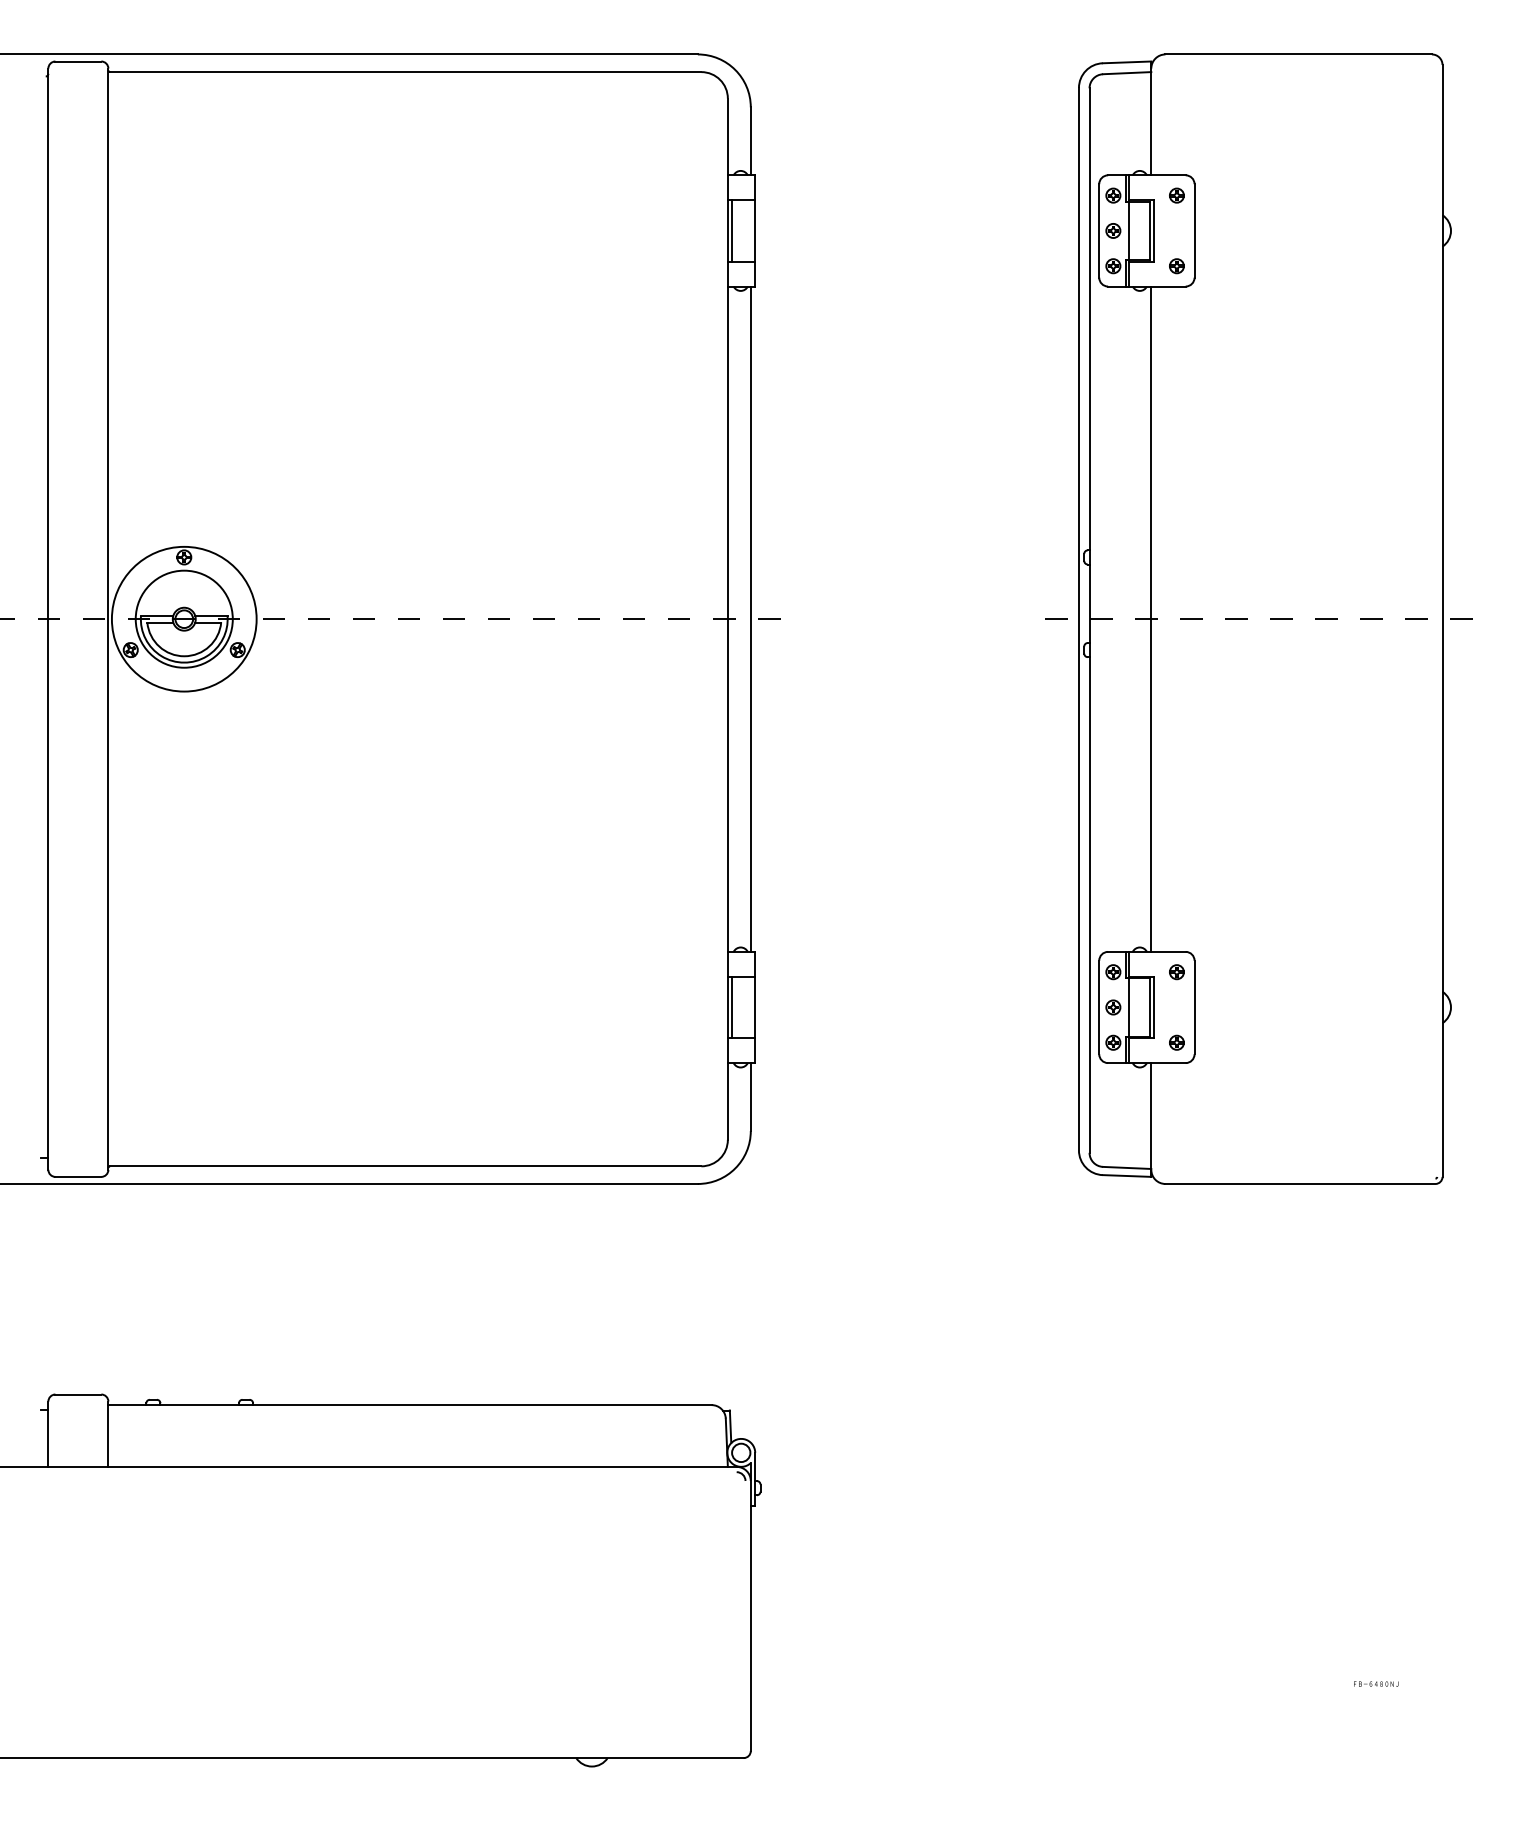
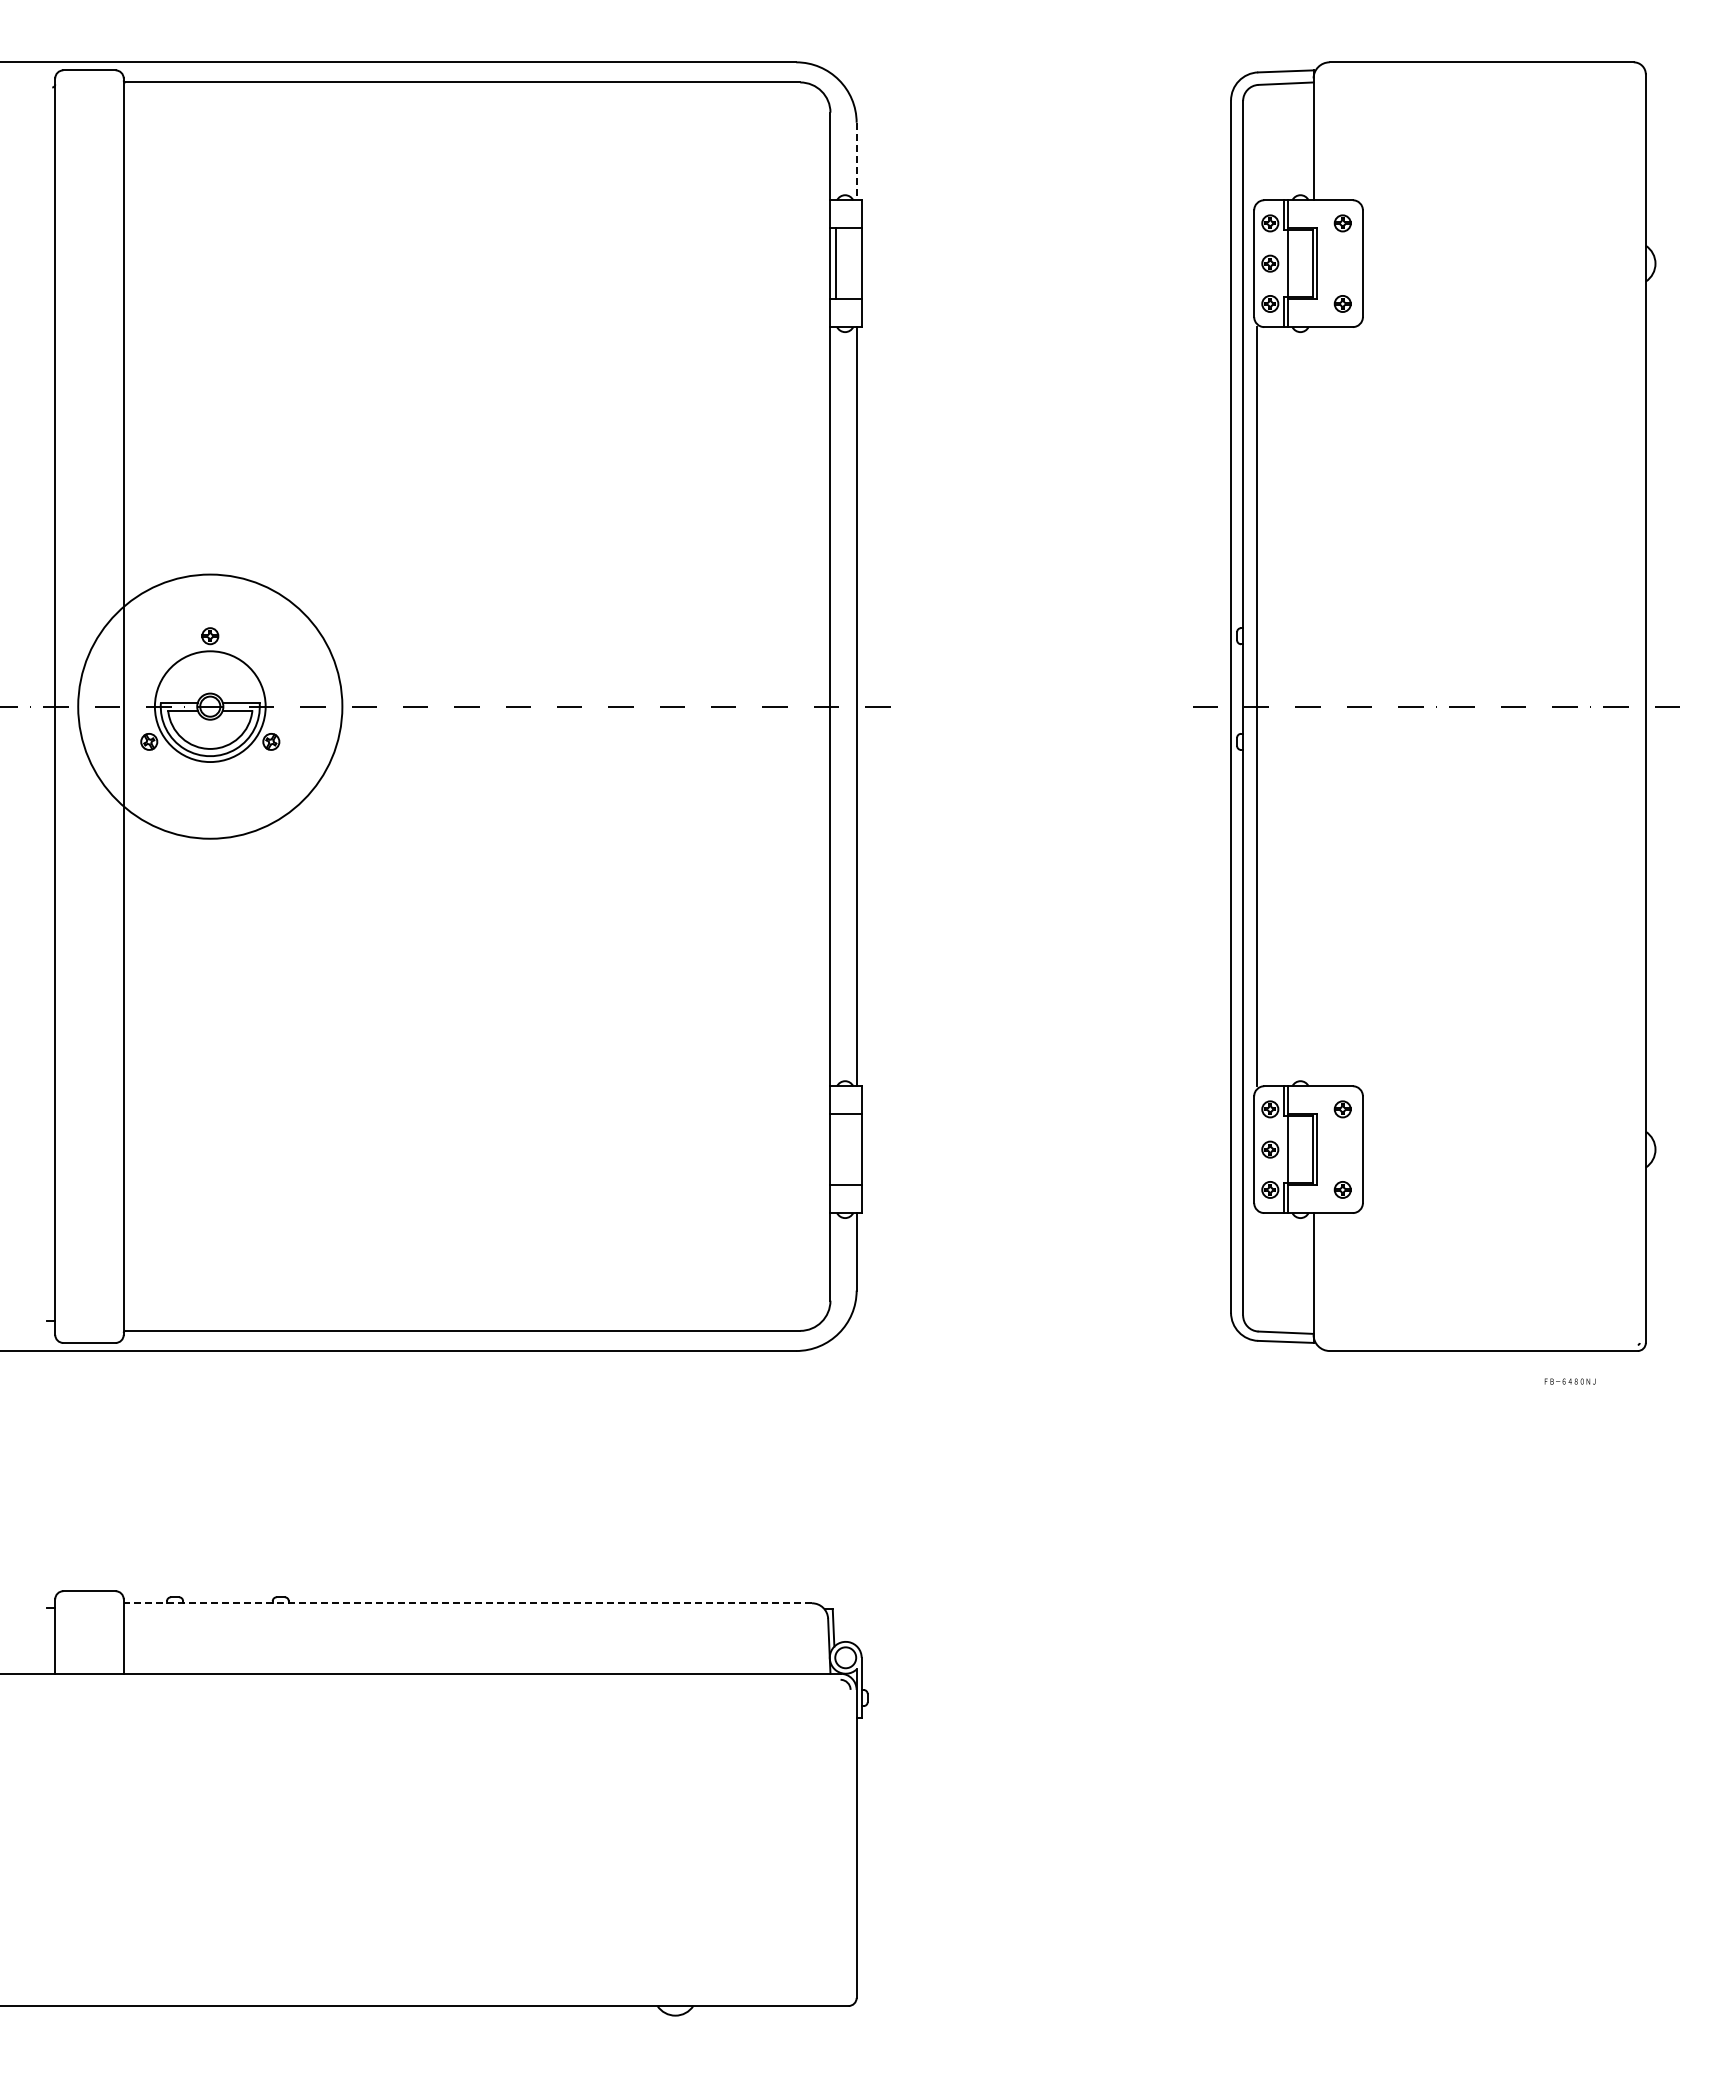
line: (750, 141) -> (856, 161), solid -> dashed
circle: (183, 619) -> (209, 706), size x1.6
line: (1151, 619) -> (1256, 706), moved
line: (732, 1007) -> (835, 1149), removed
line: (409, 1405) -> (467, 1603), solid -> dashed
text: (1375, 1684) -> (1569, 1381), moved

